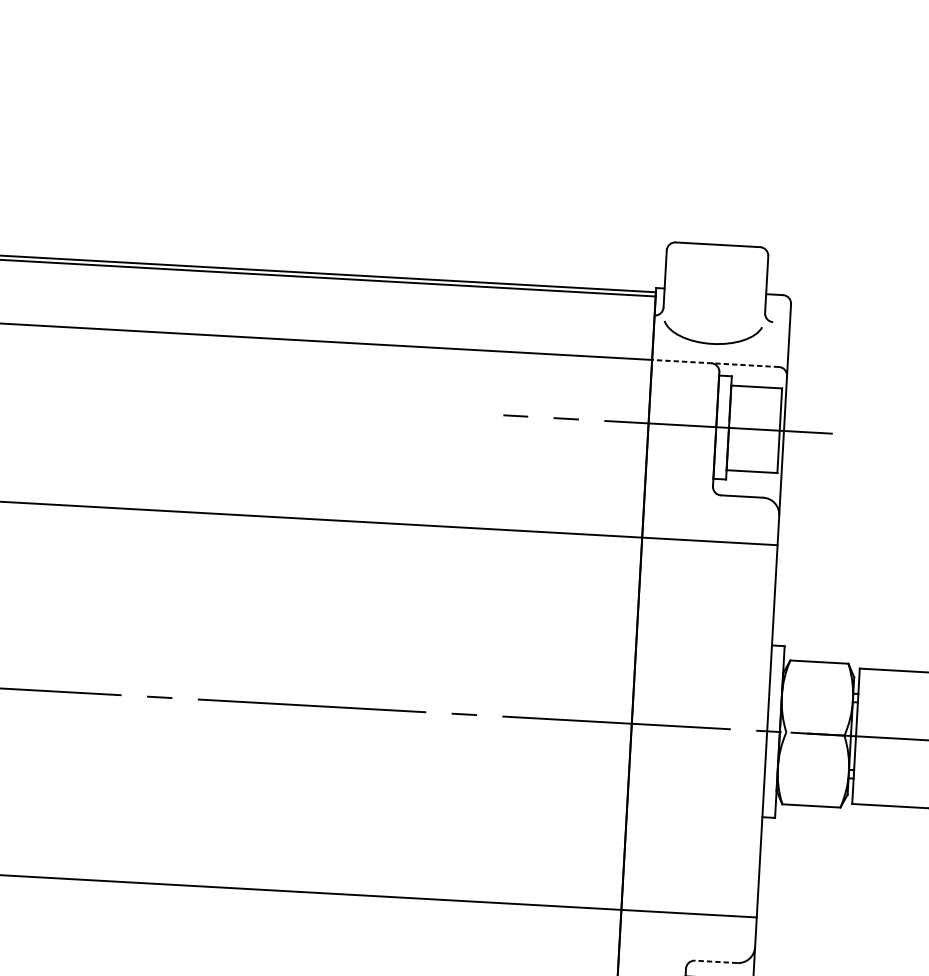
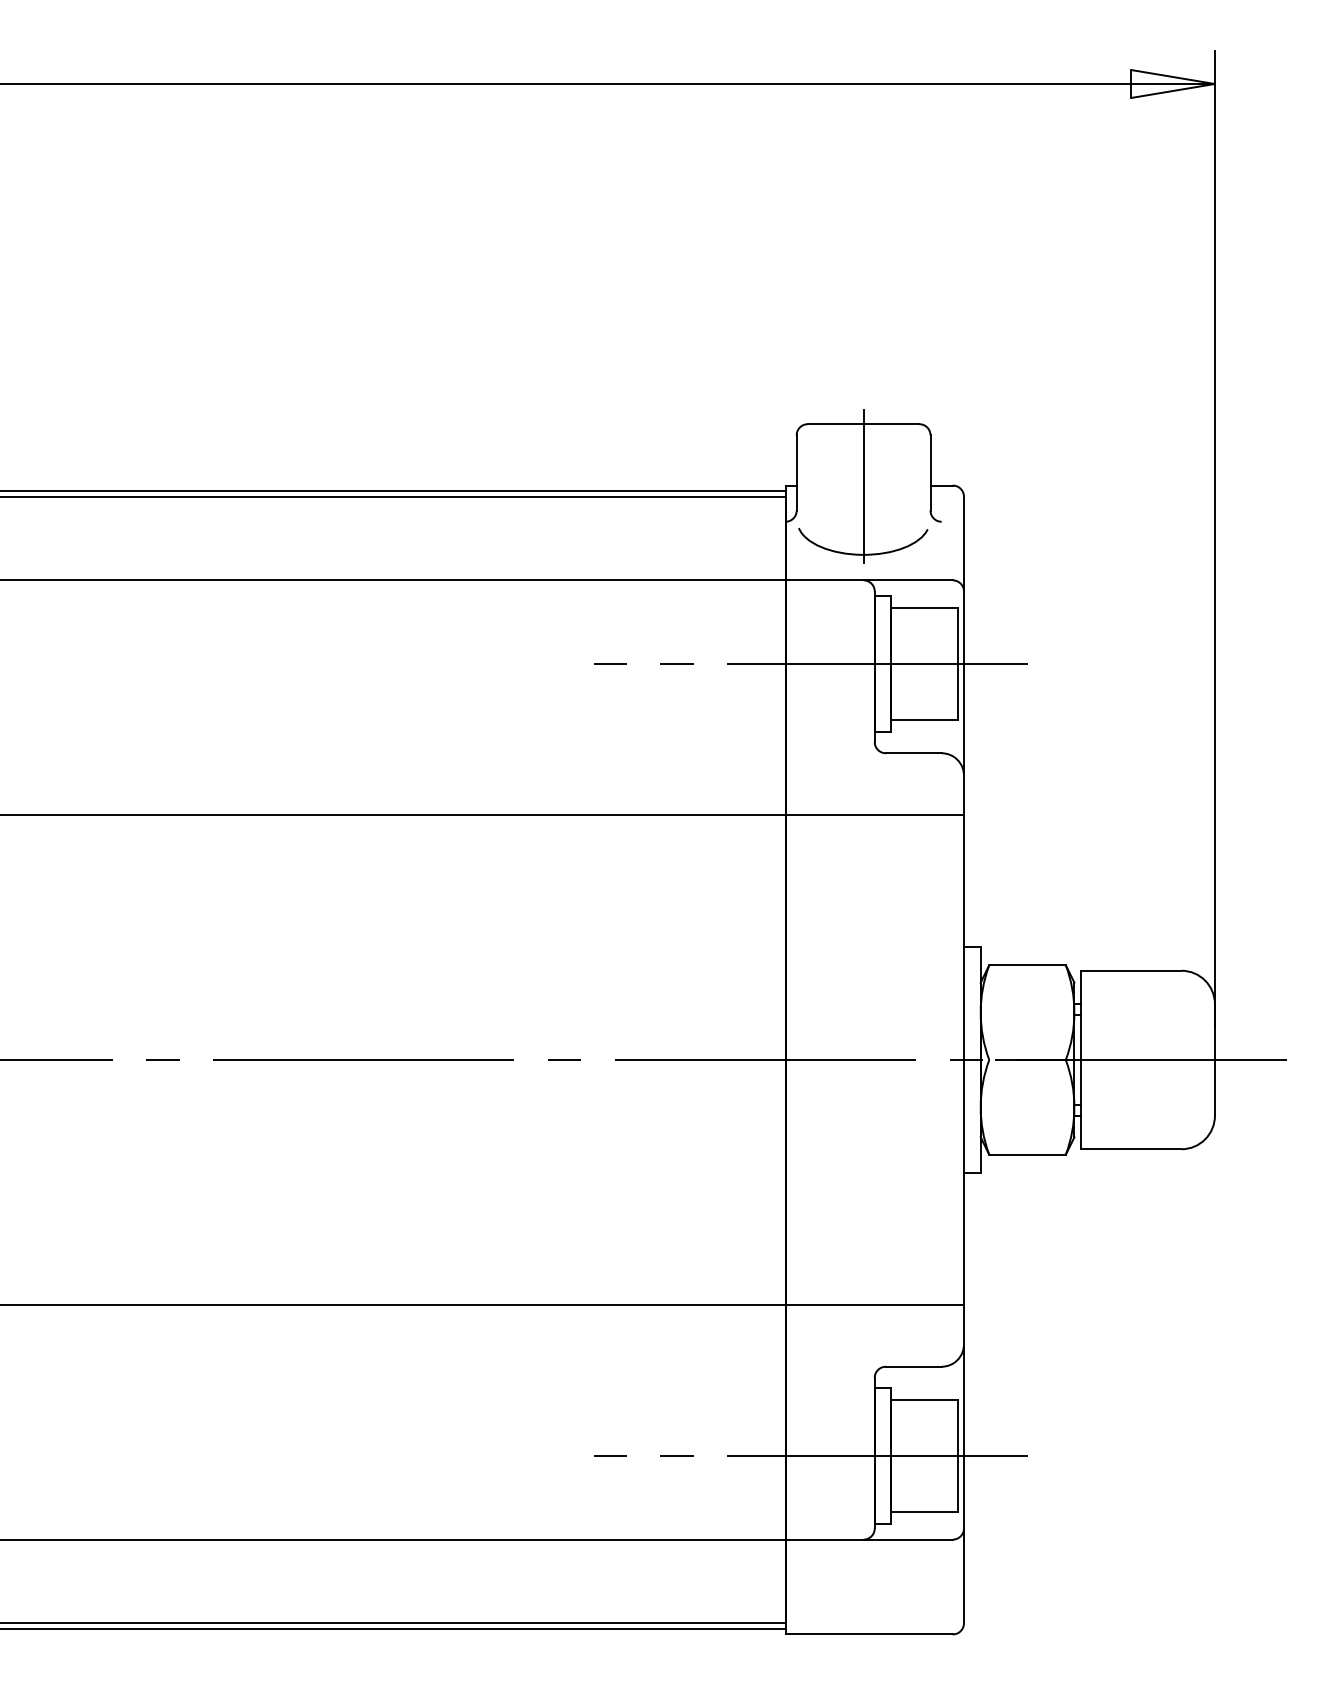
line: (715, 292) -> (863, 486), added
line: (715, 363) -> (869, 580), dashed -> solid
line: (715, 961) -> (913, 1366), dashed -> solid

